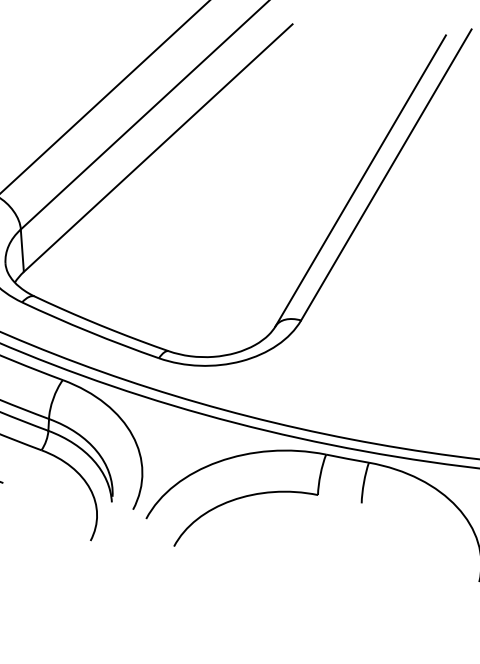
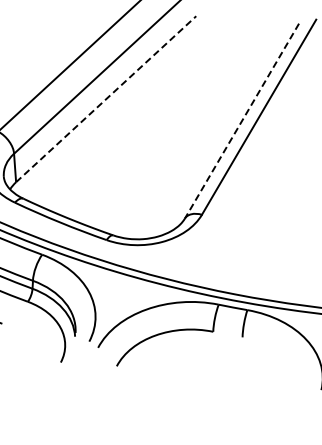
line: (158, 147) -> (106, 98), solid -> dashed
line: (360, 181) -> (241, 121), solid -> dashed

